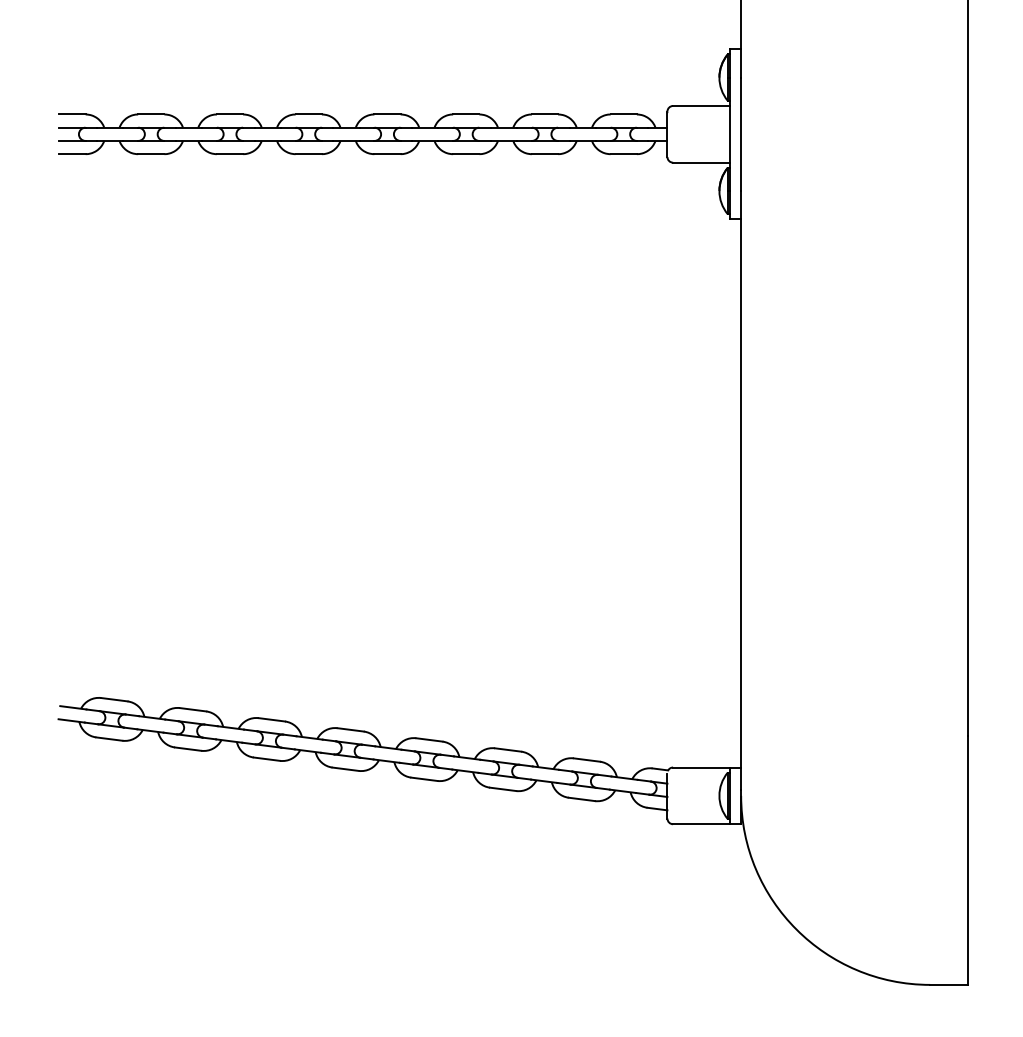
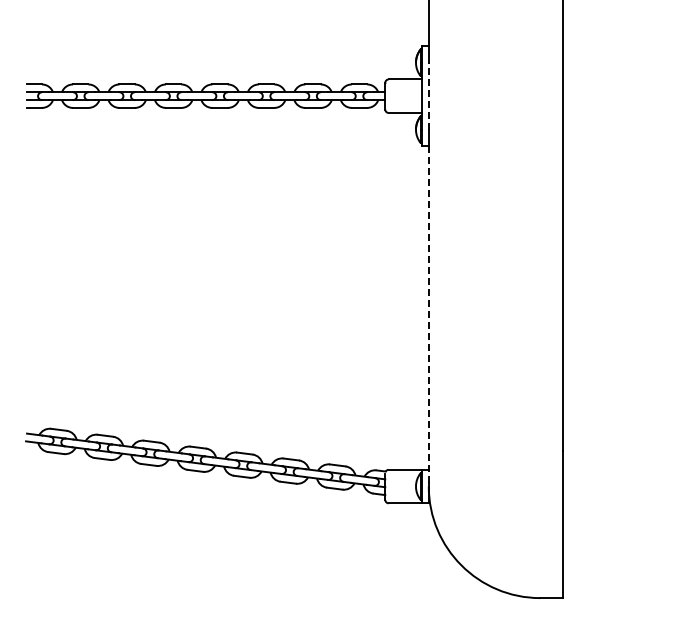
line: (740, 133) -> (428, 95), solid -> dashed
line: (740, 504) -> (428, 314), solid -> dashed

